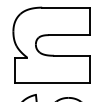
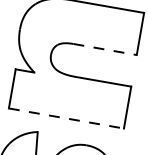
line: (69, 35) -> (104, 50), solid -> dashed
line: (52, 83) -> (66, 119), solid -> dashed

